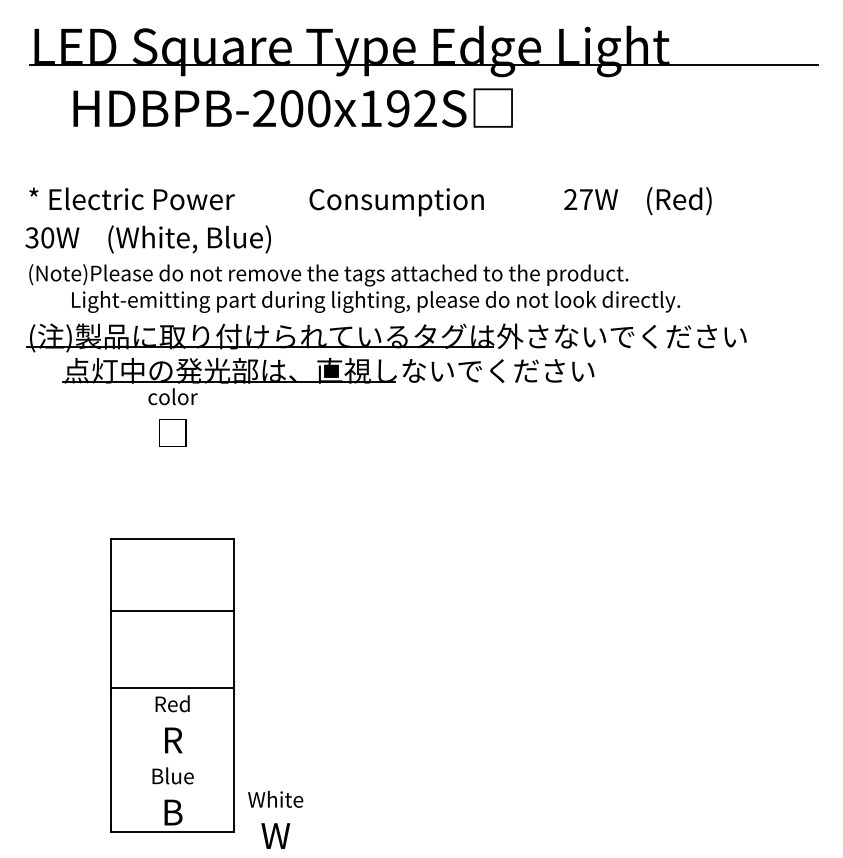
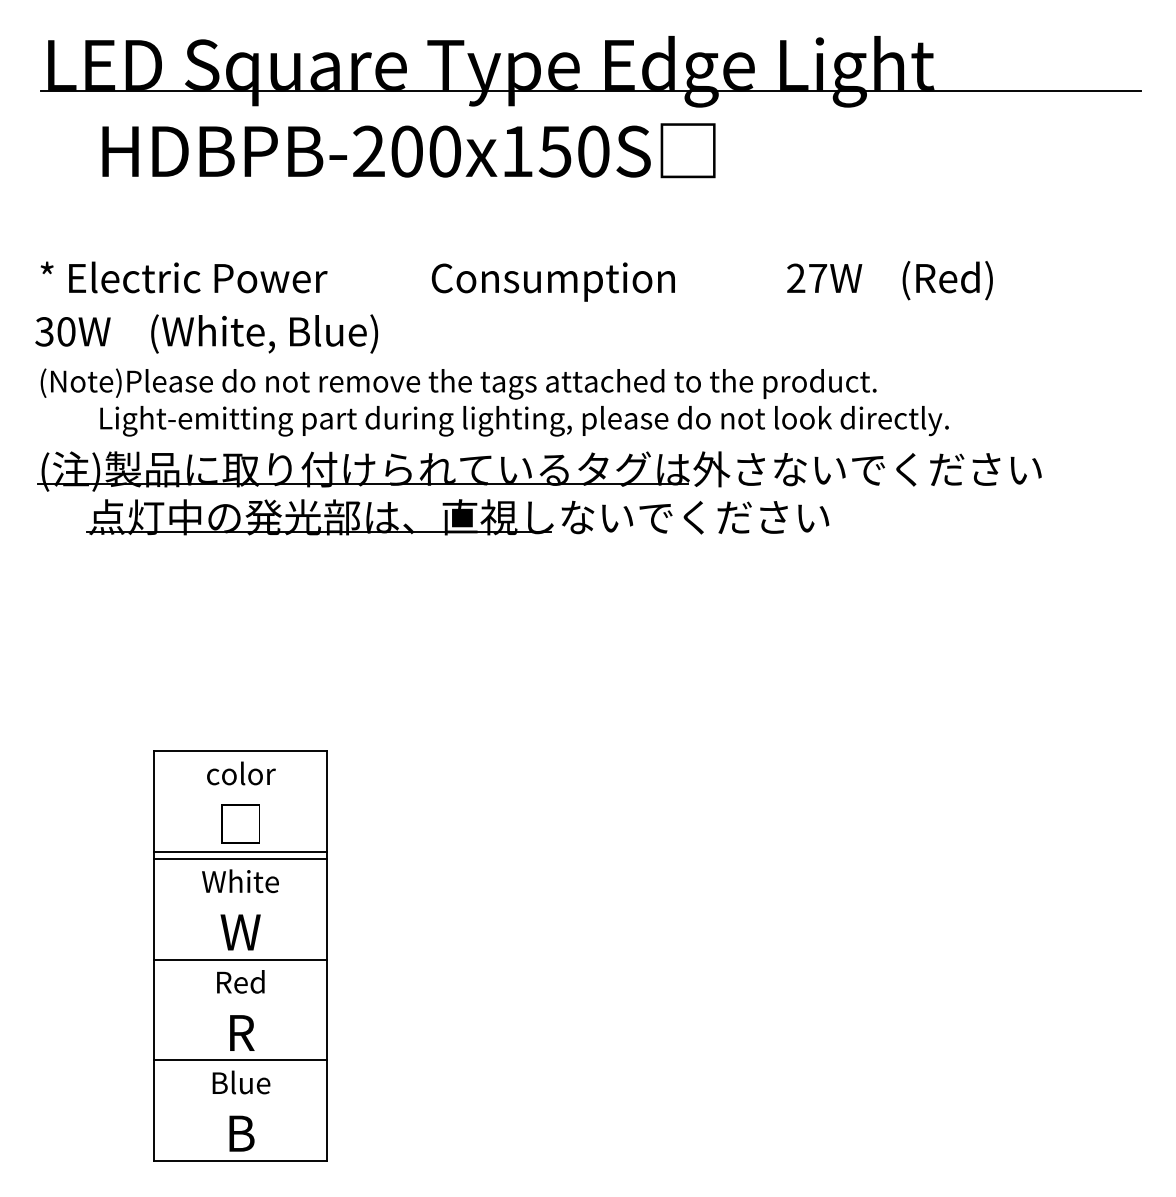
text: (411, 108) -> (573, 151), HDBPB-200x192S -> HDBPB-200x150S
text: (173, 417) -> (241, 802), moved
line: (172, 616) -> (240, 859), added
line: (172, 760) -> (240, 1060), added
text: (275, 819) -> (240, 909), moved

